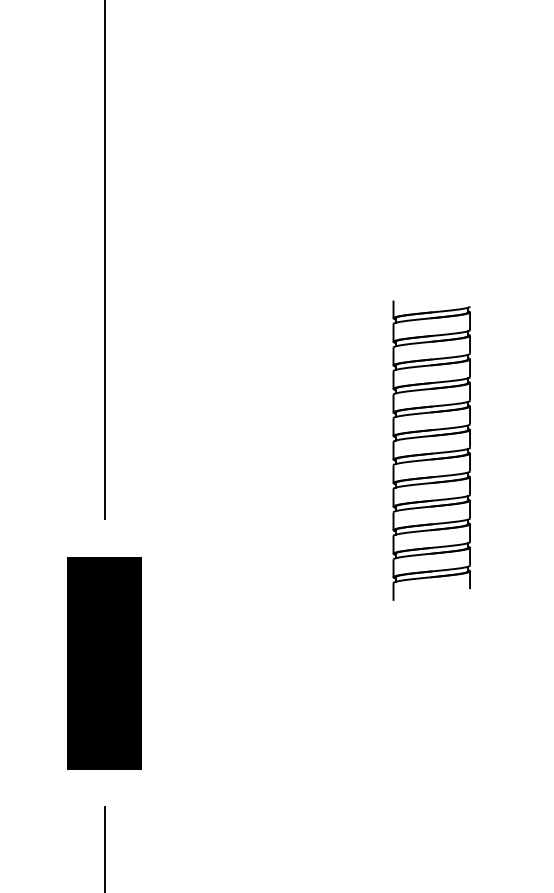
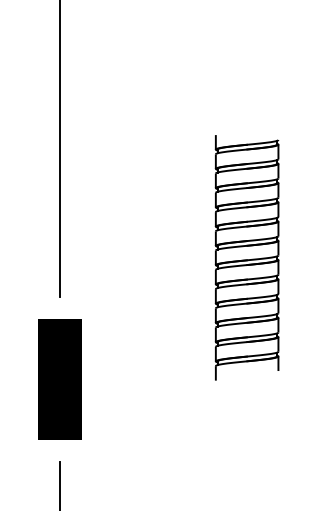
part: (430, 449) -> (246, 257), size x1.43

